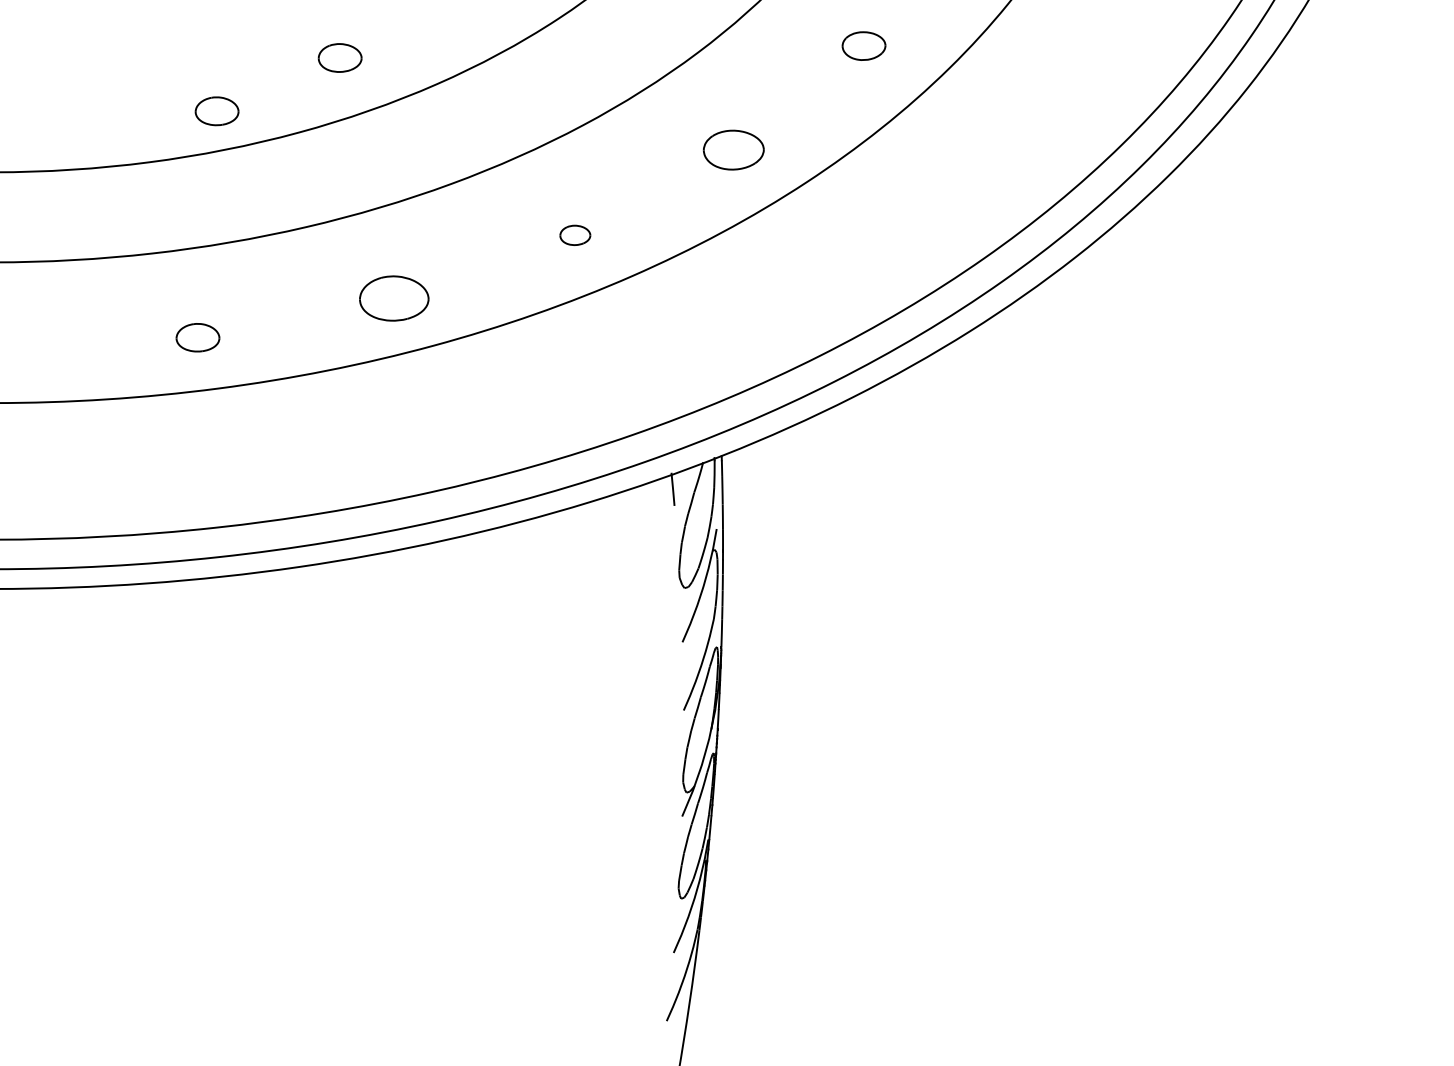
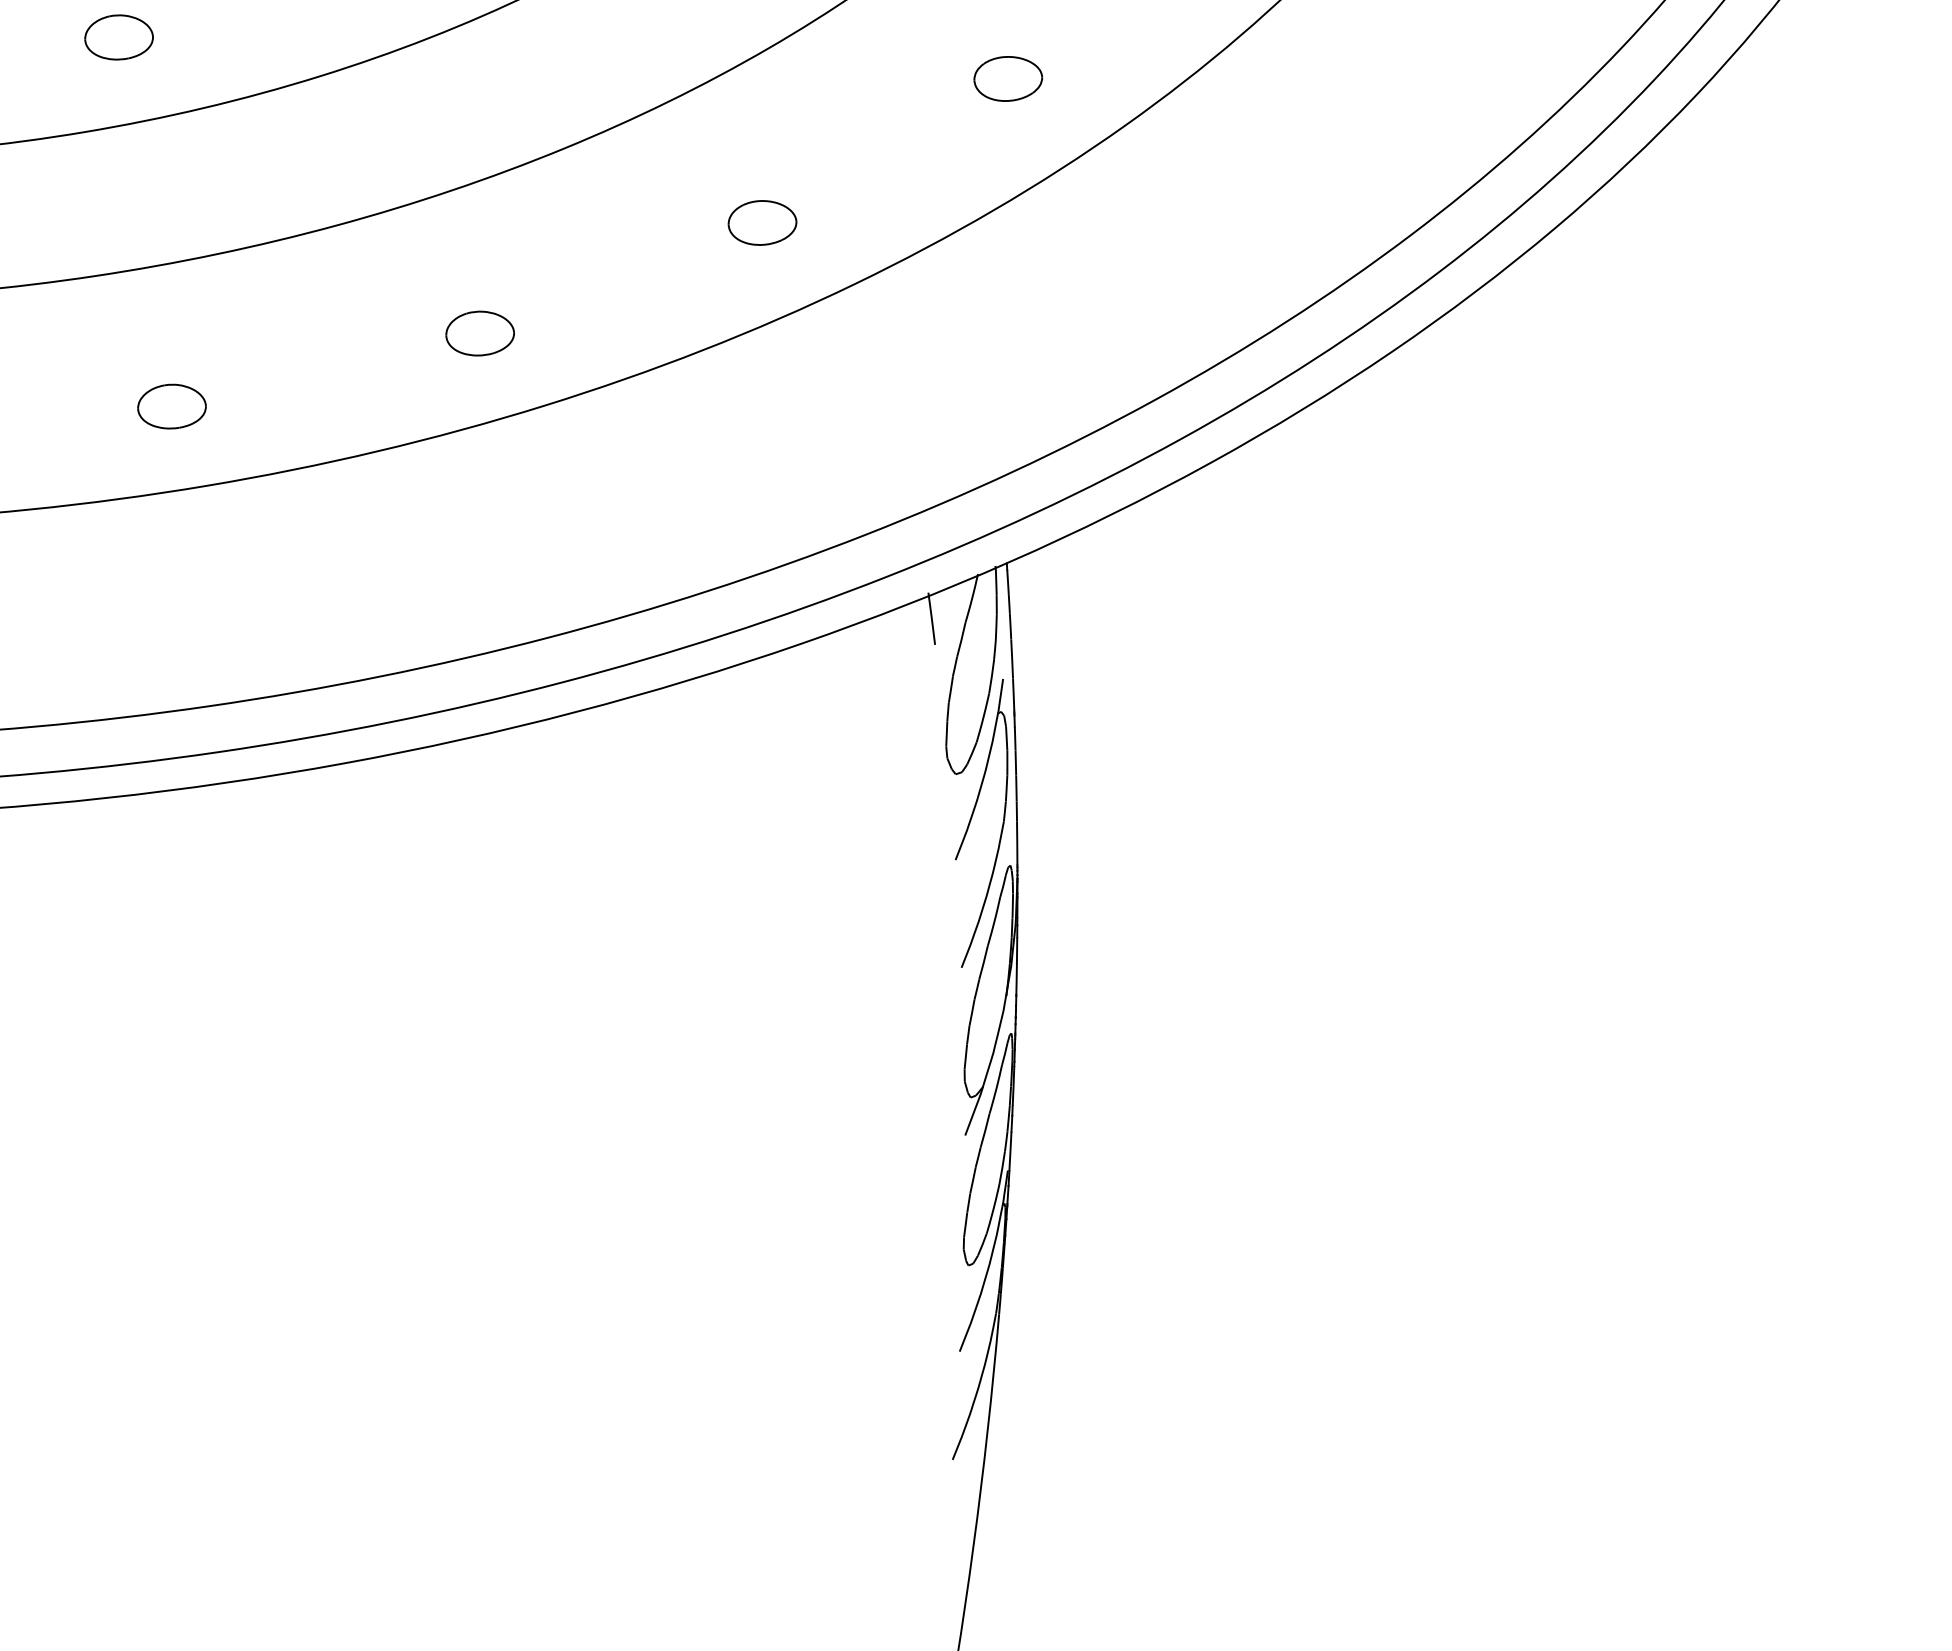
part: (216, 111) -> (118, 37), moved
part: (733, 149) -> (1007, 77), size x0.71
part: (575, 235) -> (762, 223), size x1.43
part: (394, 298) -> (480, 333), size x0.62

